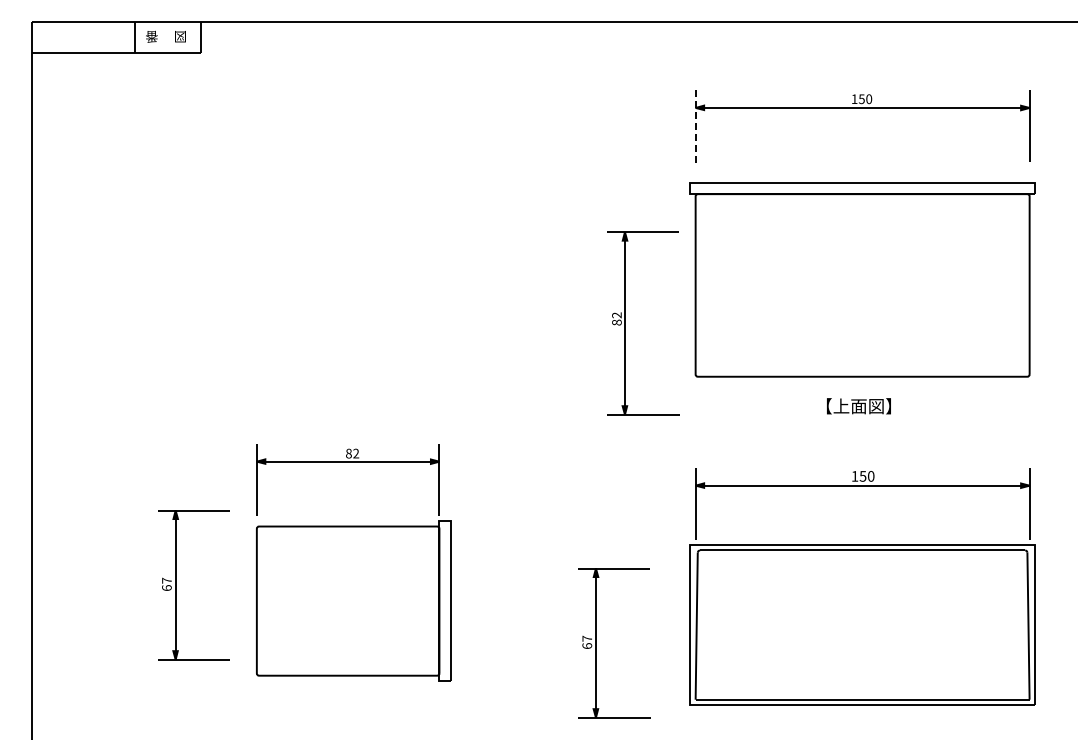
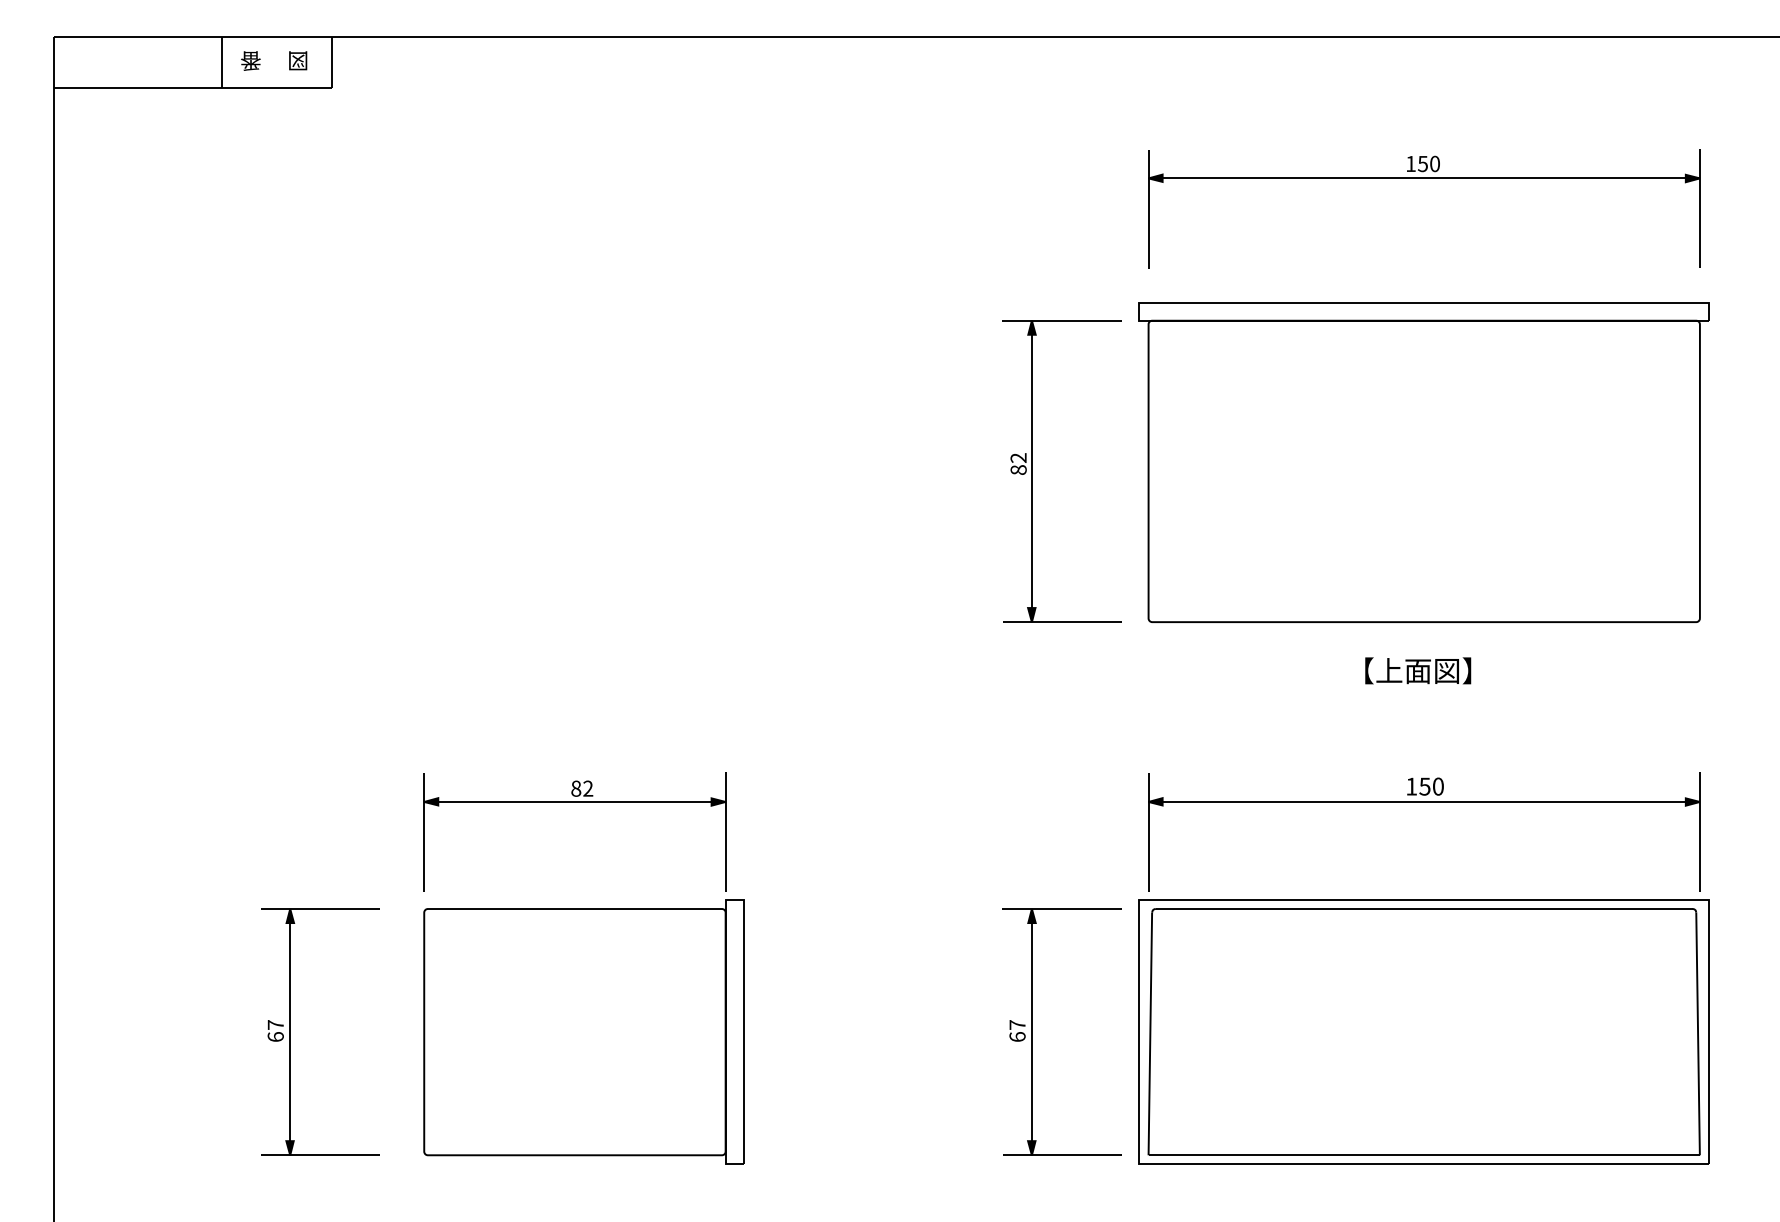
line: (695, 126) -> (1148, 209), dashed -> solid
part: (625, 323) -> (1032, 471), moved
part: (353, 562) -> (583, 968), moved
part: (176, 585) -> (291, 1032), moved
part: (596, 643) -> (1032, 1032), moved

